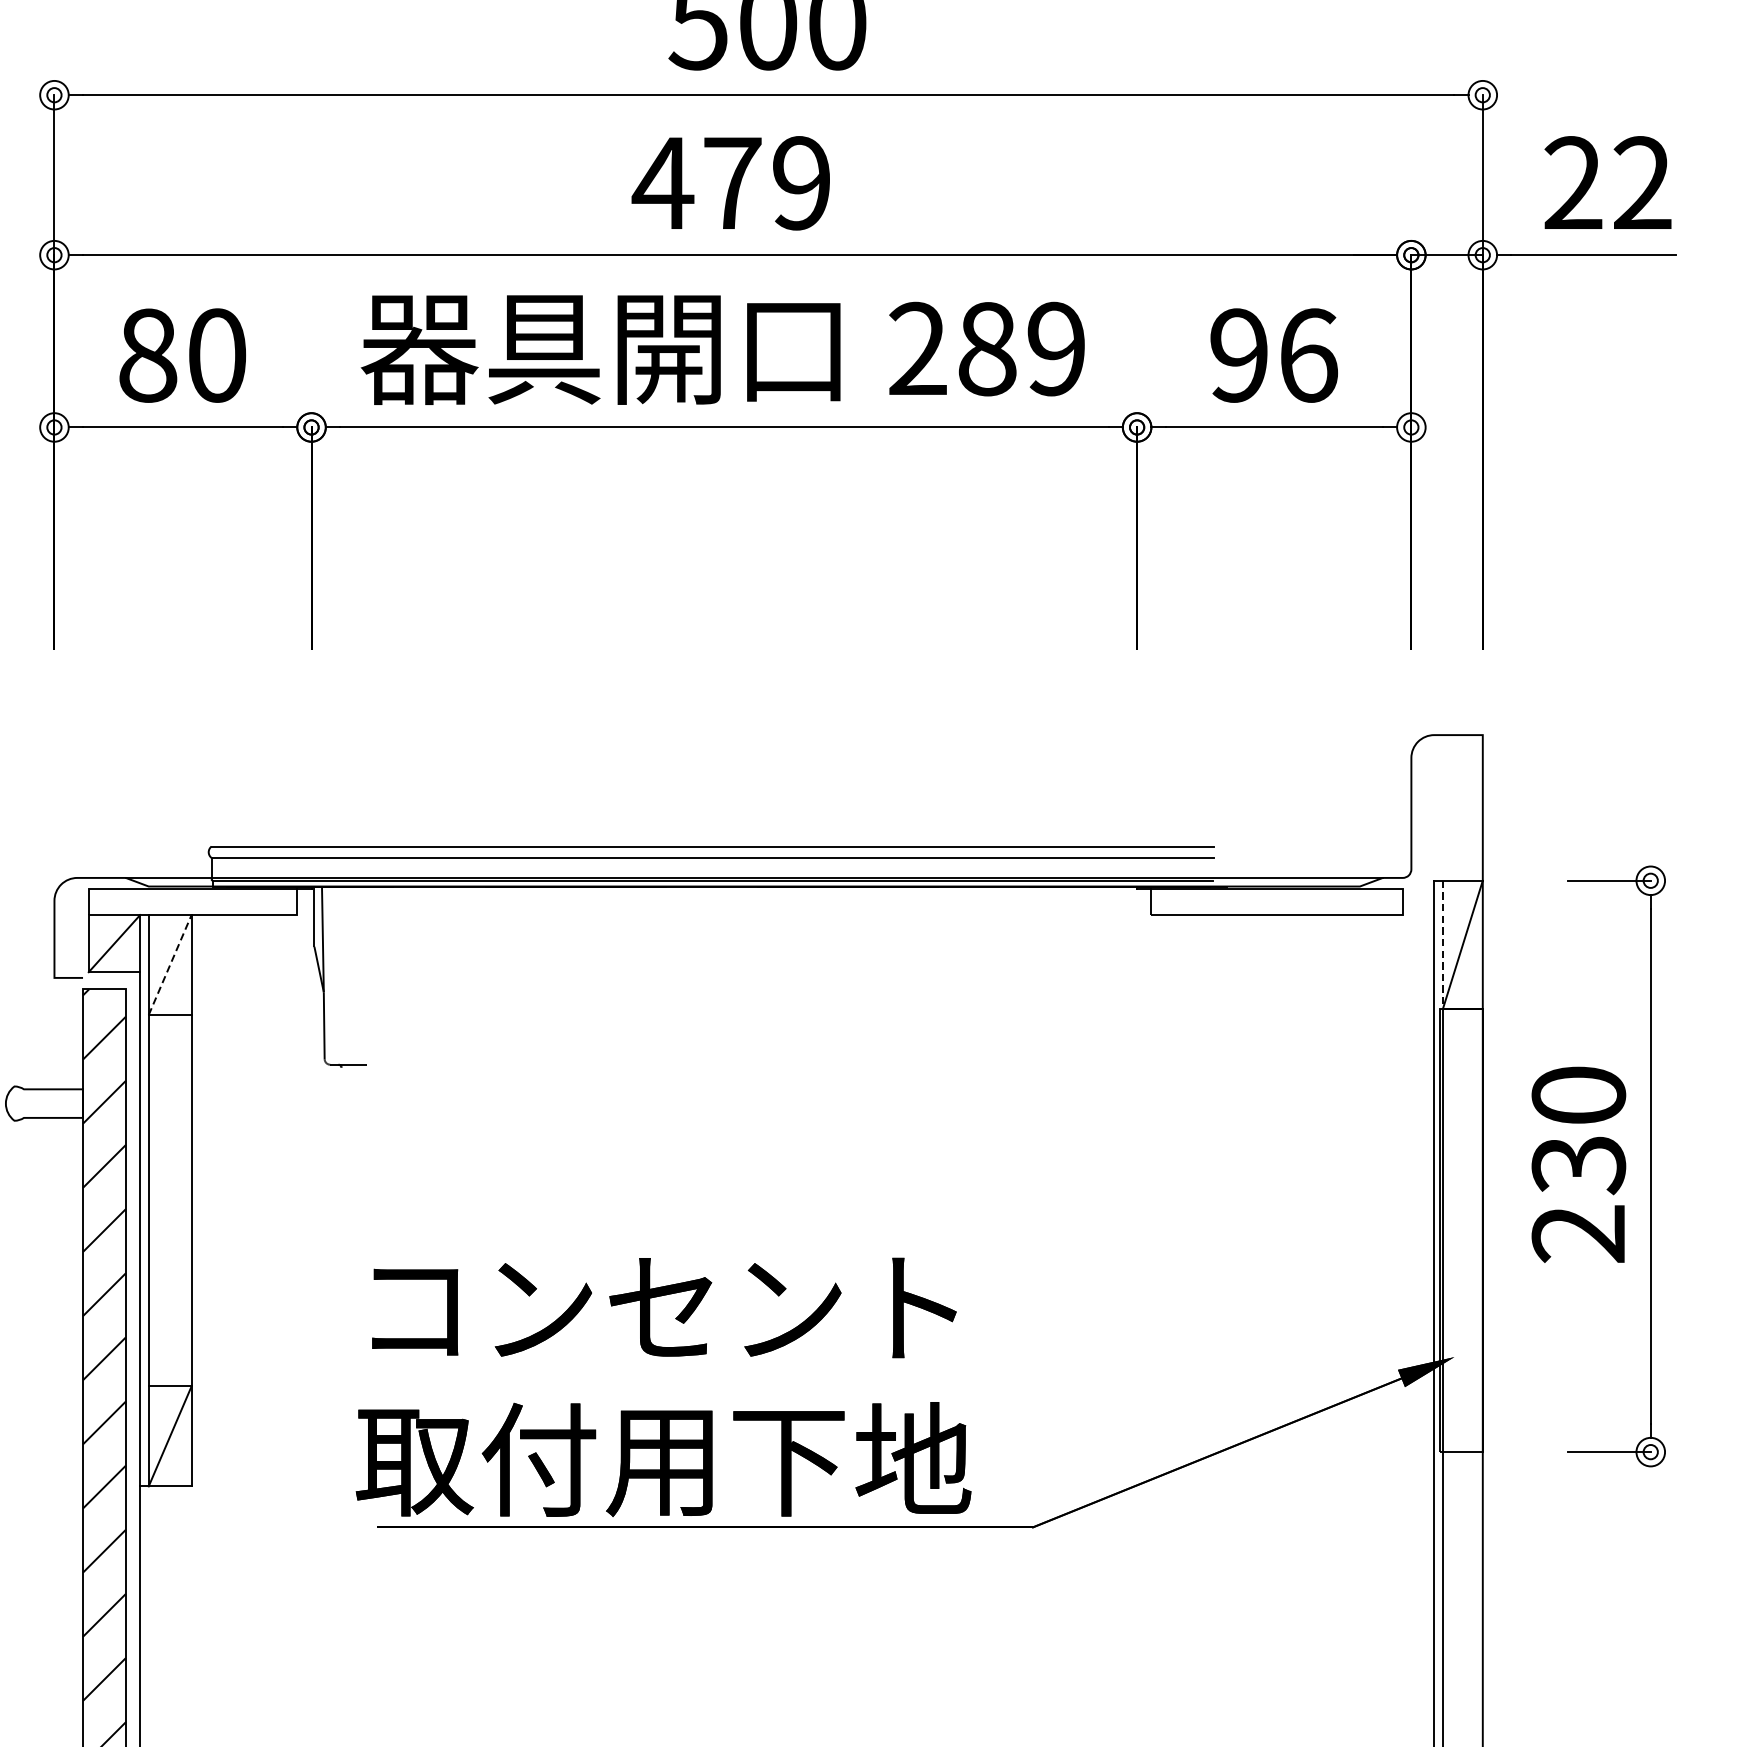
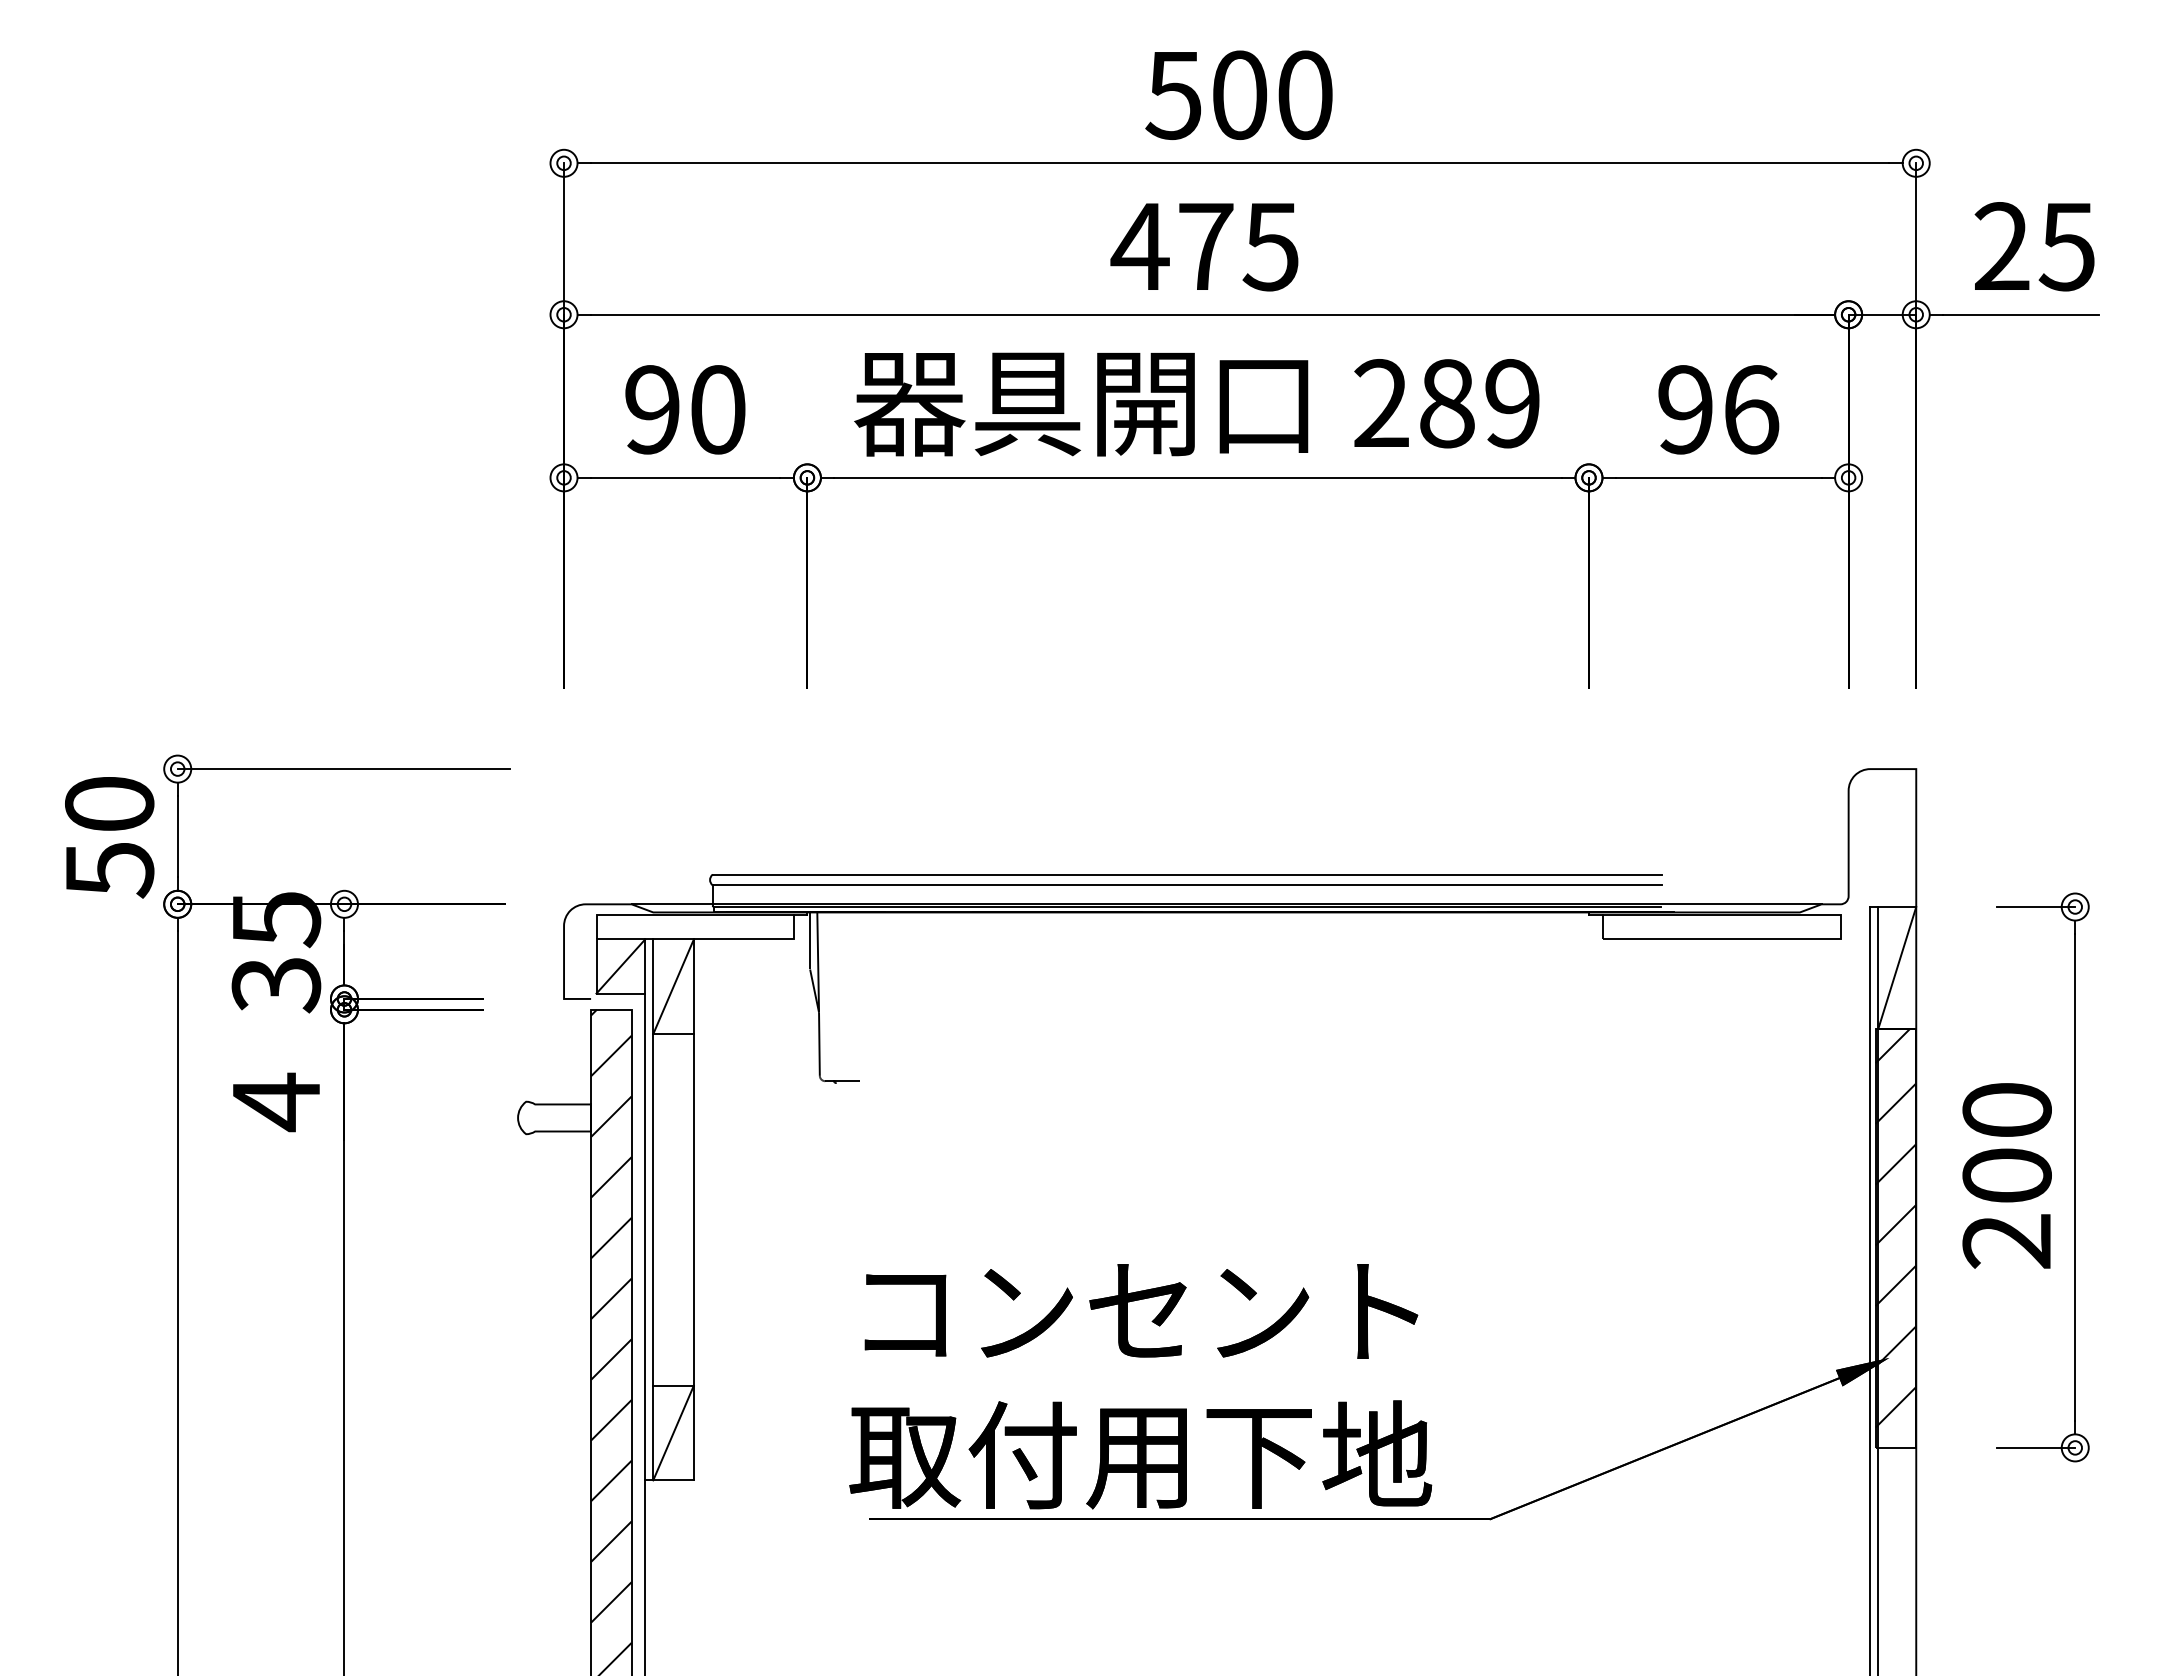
text: (800, 183) -> (1270, 246), 479 -> 475
text: (1641, 183) -> (2066, 246), 22 -> 25
text: (147, 355) -> (652, 409), 80 -> 90
line: (1442, 944) -> (1878, 967), dashed -> solid
line: (170, 964) -> (673, 986), dashed -> solid
text: (1578, 1165) -> (2006, 1176), 230 -> 200
hatch: (1460, 1229) -> (1895, 1237), added

